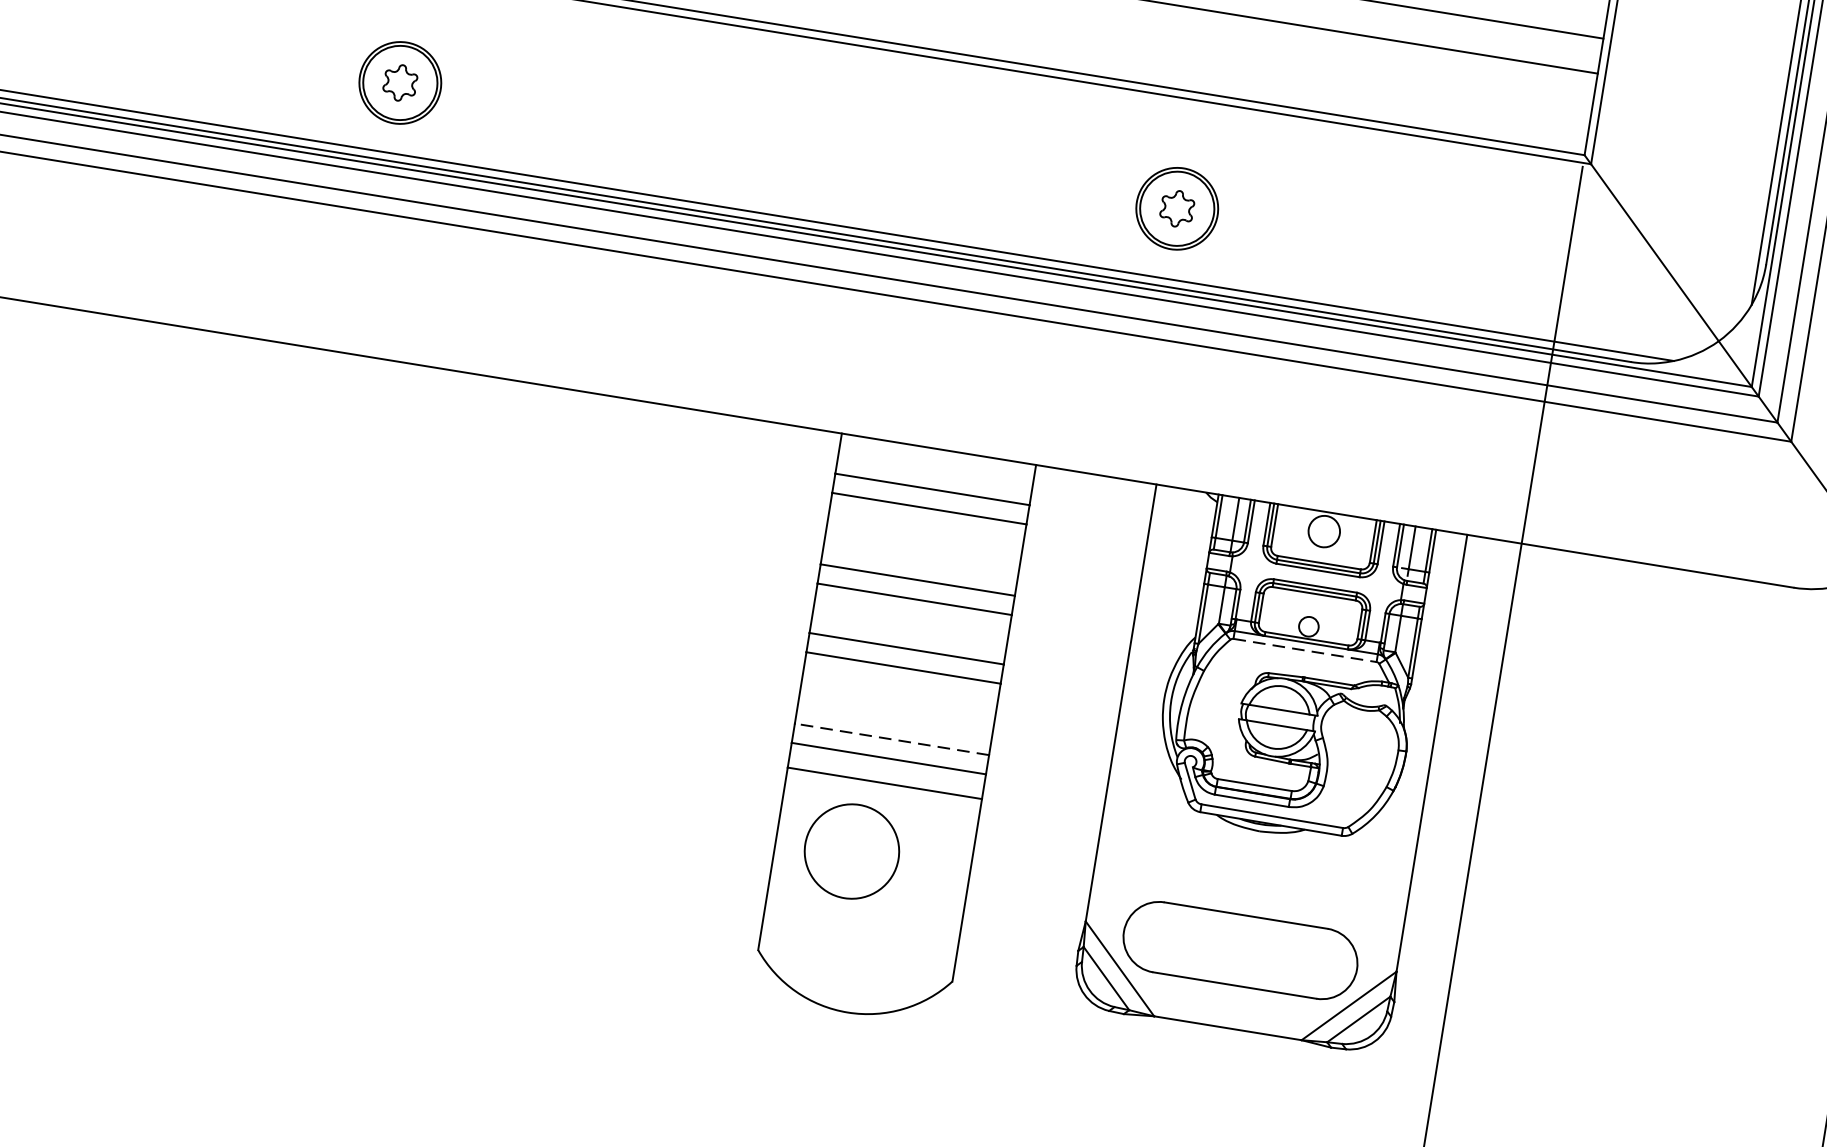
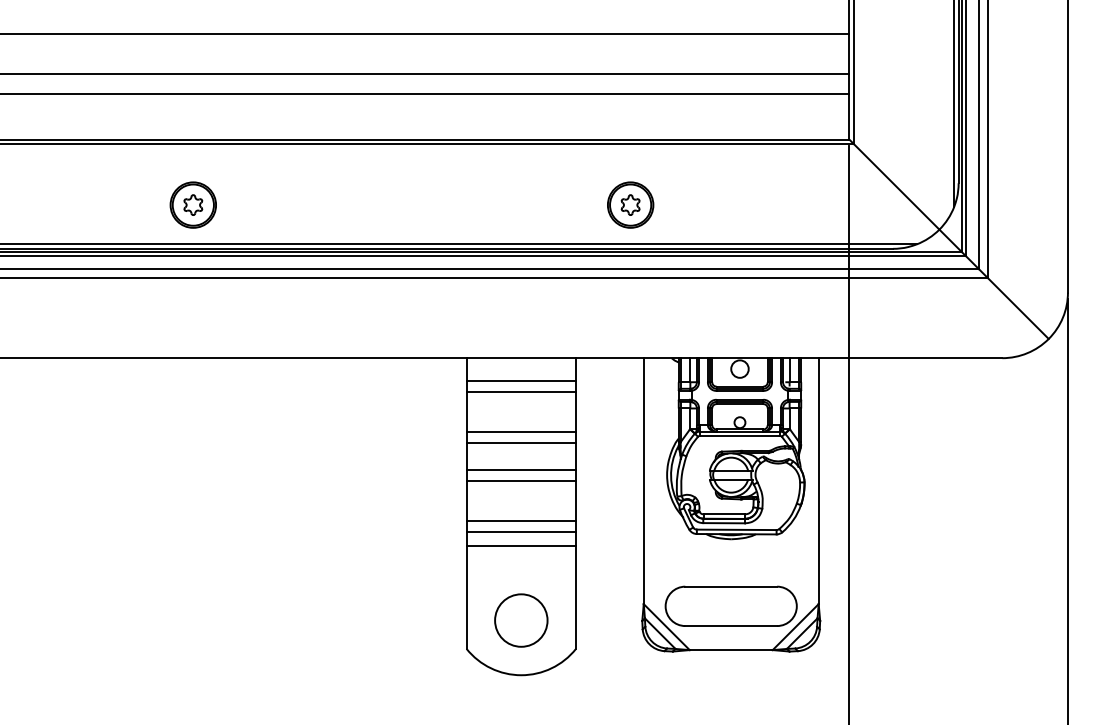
line: (1305, 651) -> (740, 436), dashed -> solid
line: (892, 739) -> (521, 521), dashed -> solid
circle: (852, 851) -> (521, 620), moved

